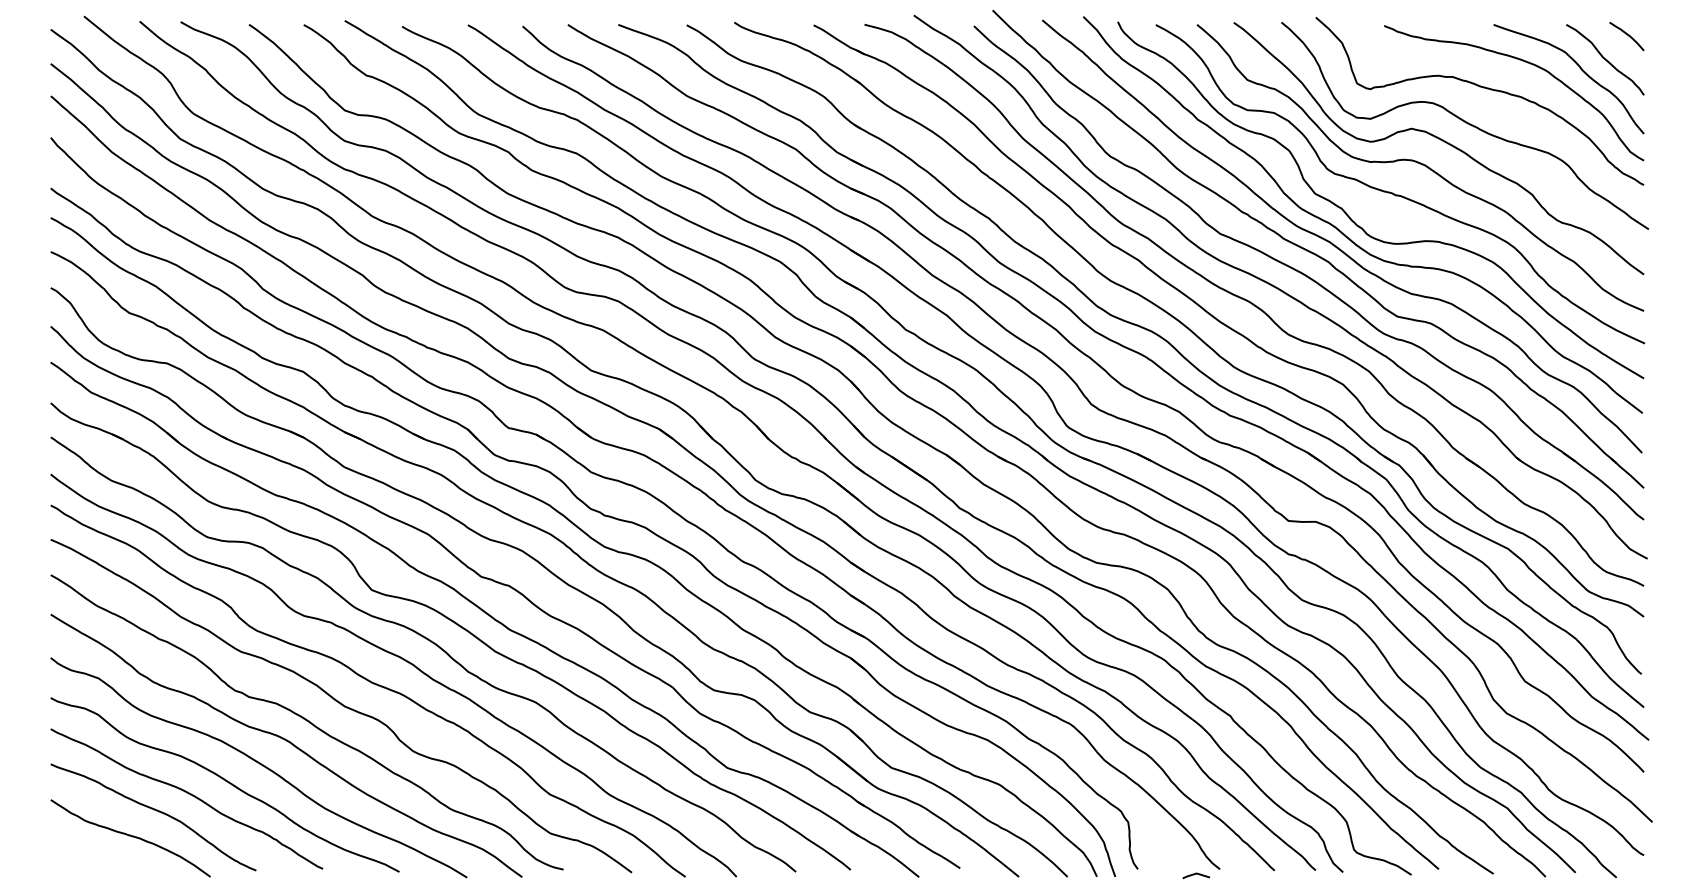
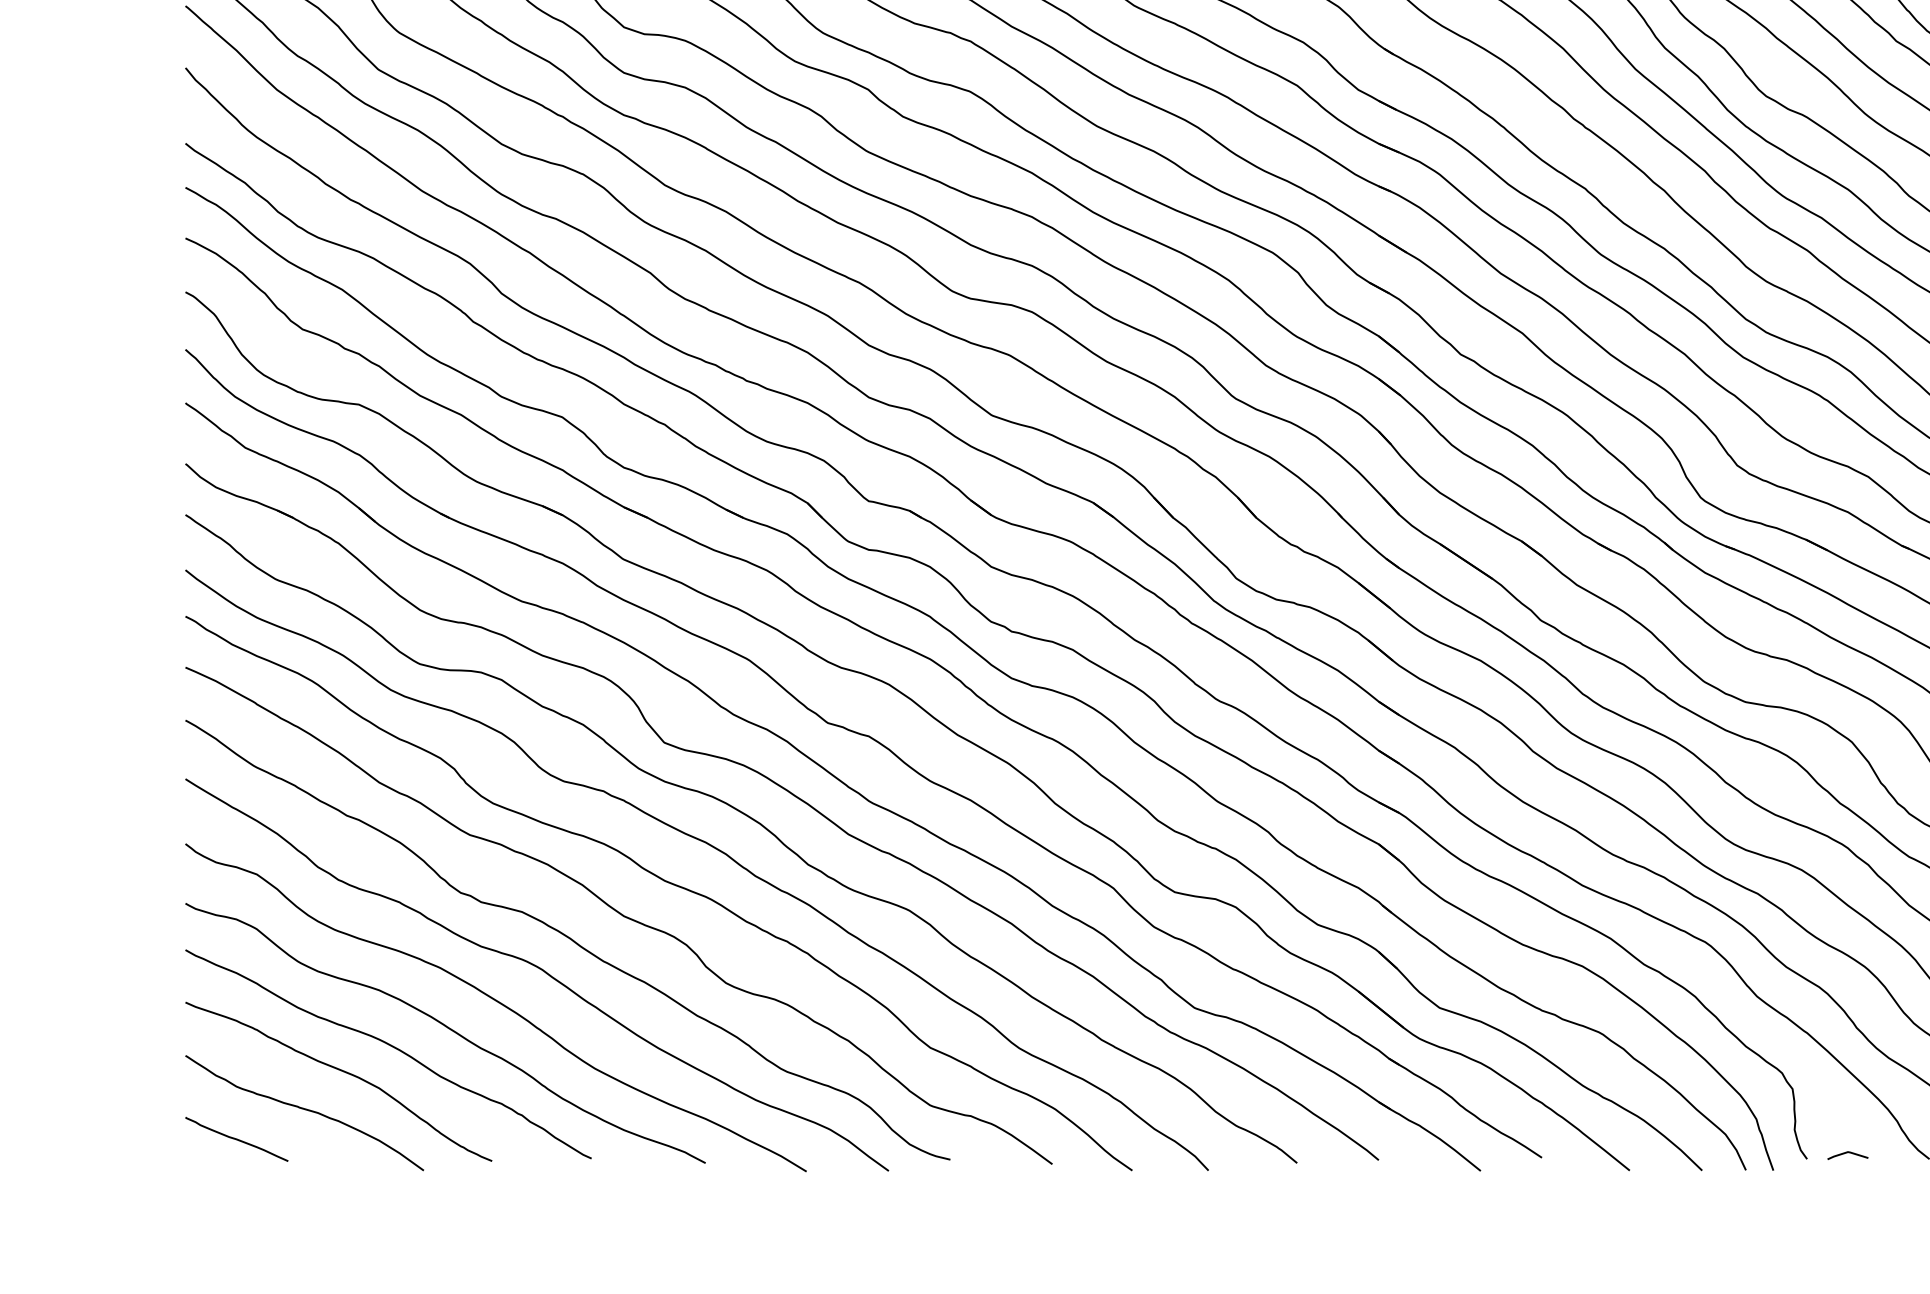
curve: (84, 855) -> (235, 1138), added
line: (1196, 874) -> (1848, 1153), moved

